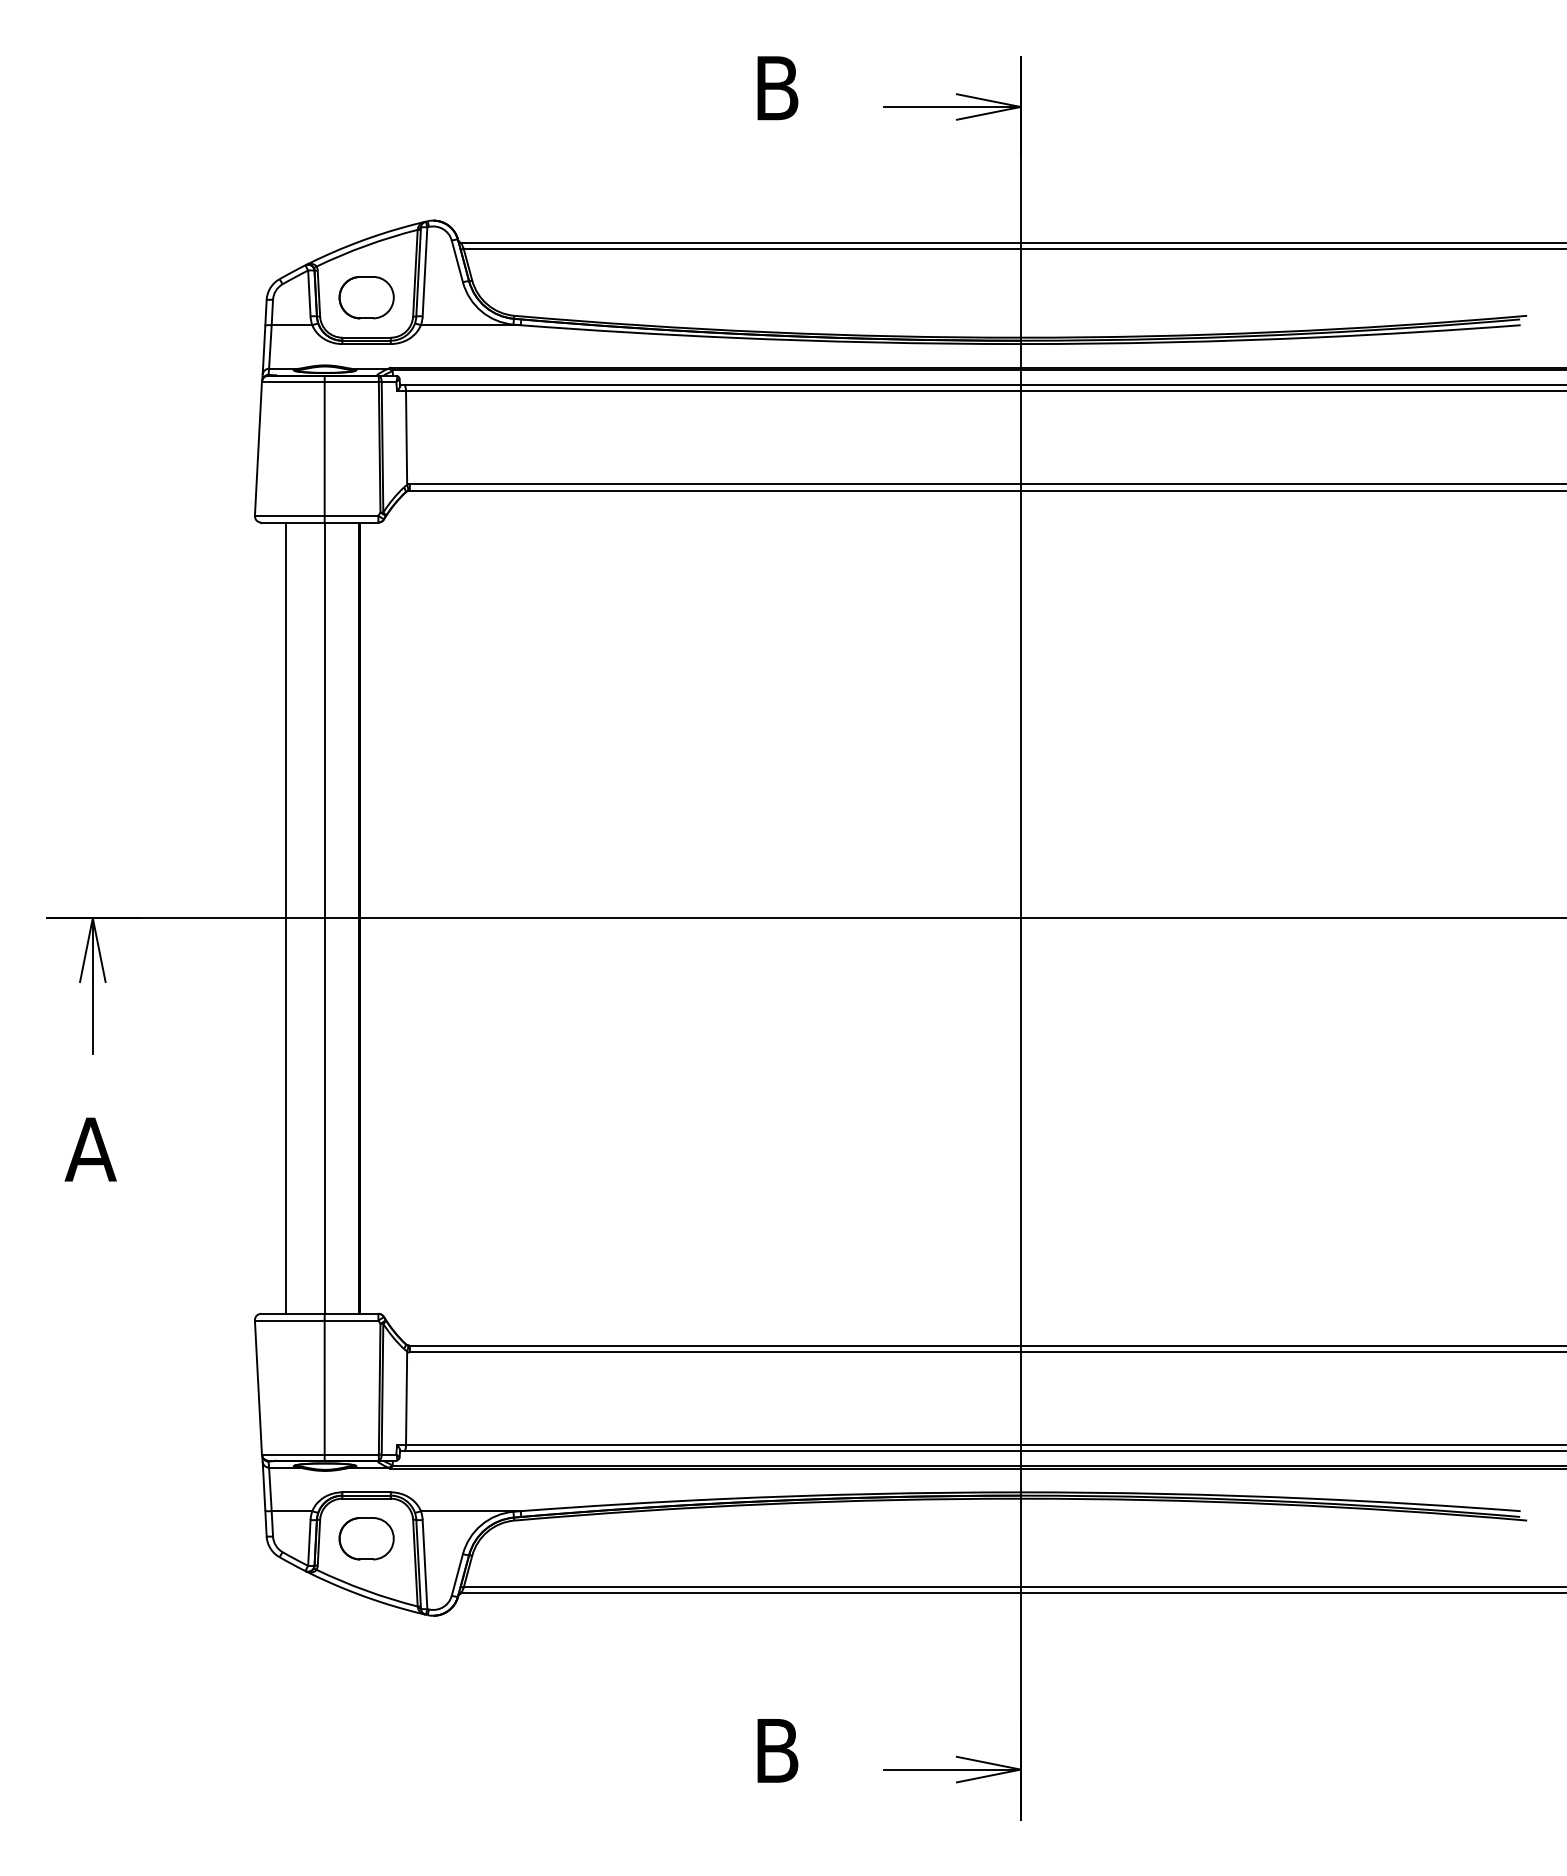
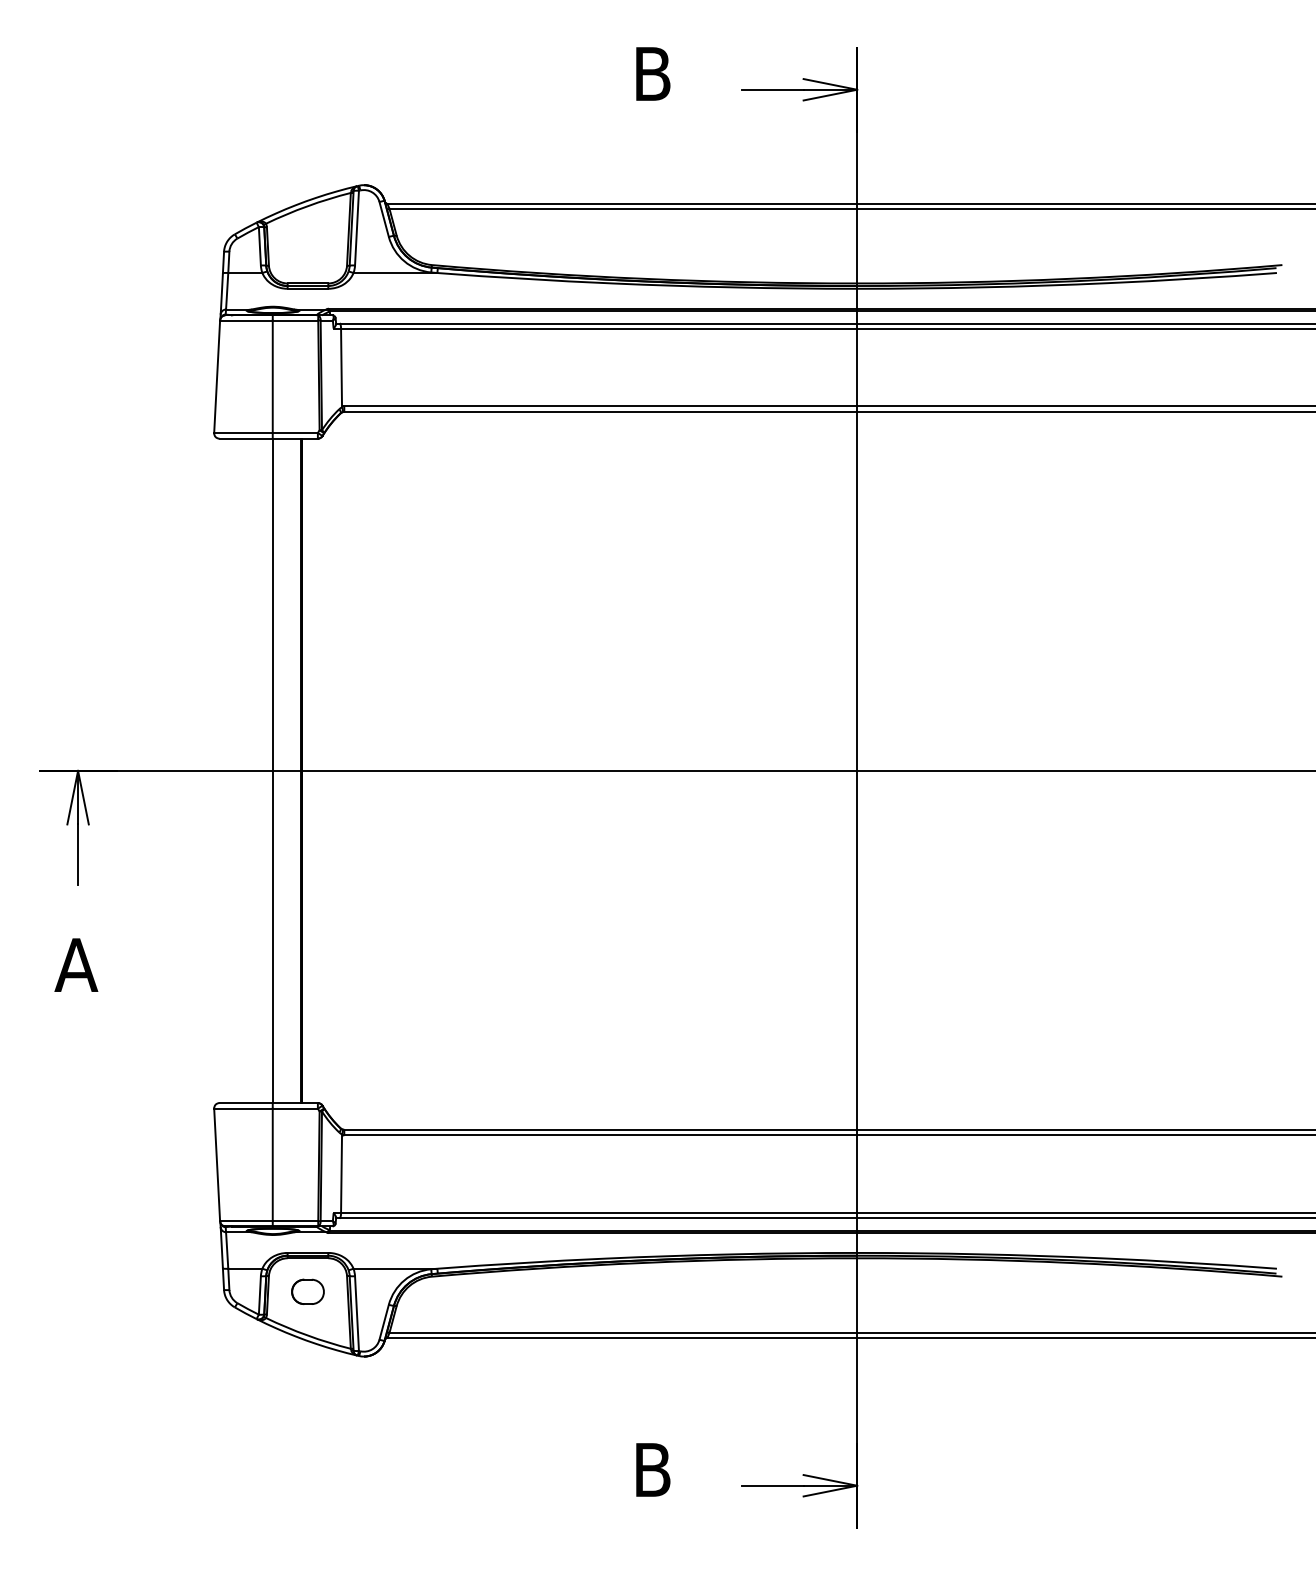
part: (366, 297) -> (307, 249), removed
line: (286, 917) -> (240, 770), removed
part: (366, 1538) -> (307, 1291), size x0.7

